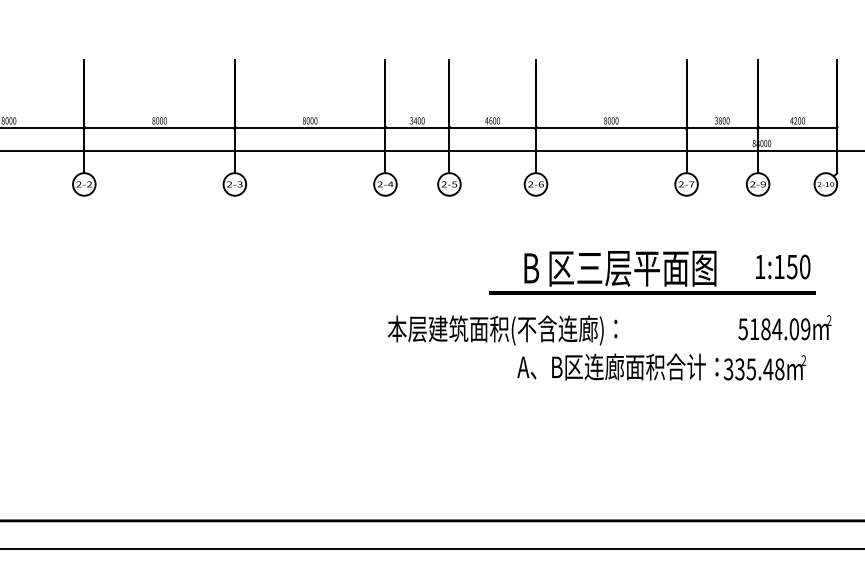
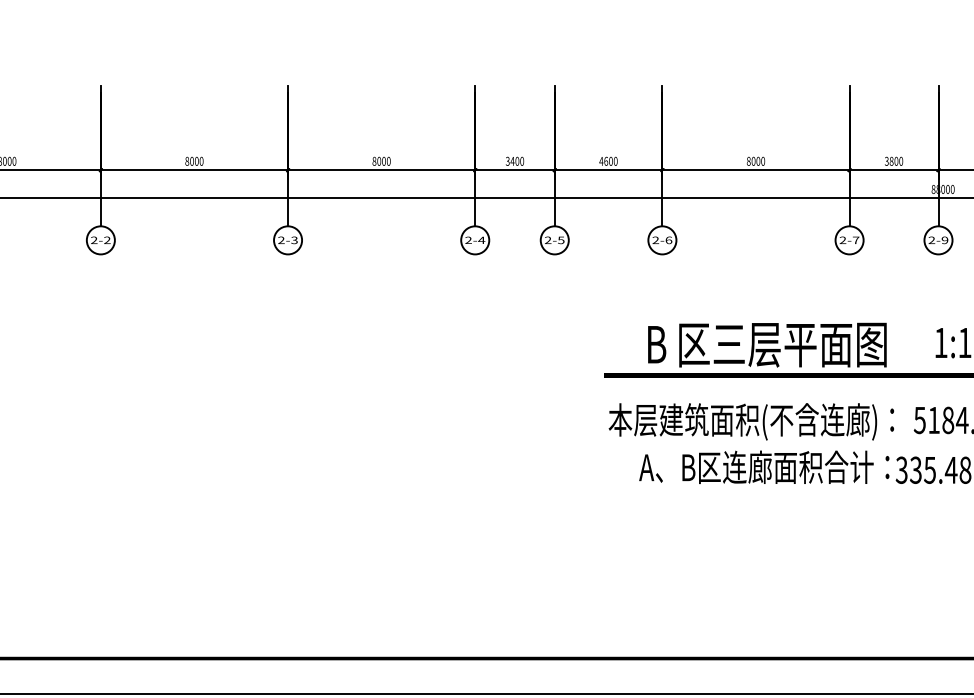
text: (502, 330) -> (751, 421), moved

